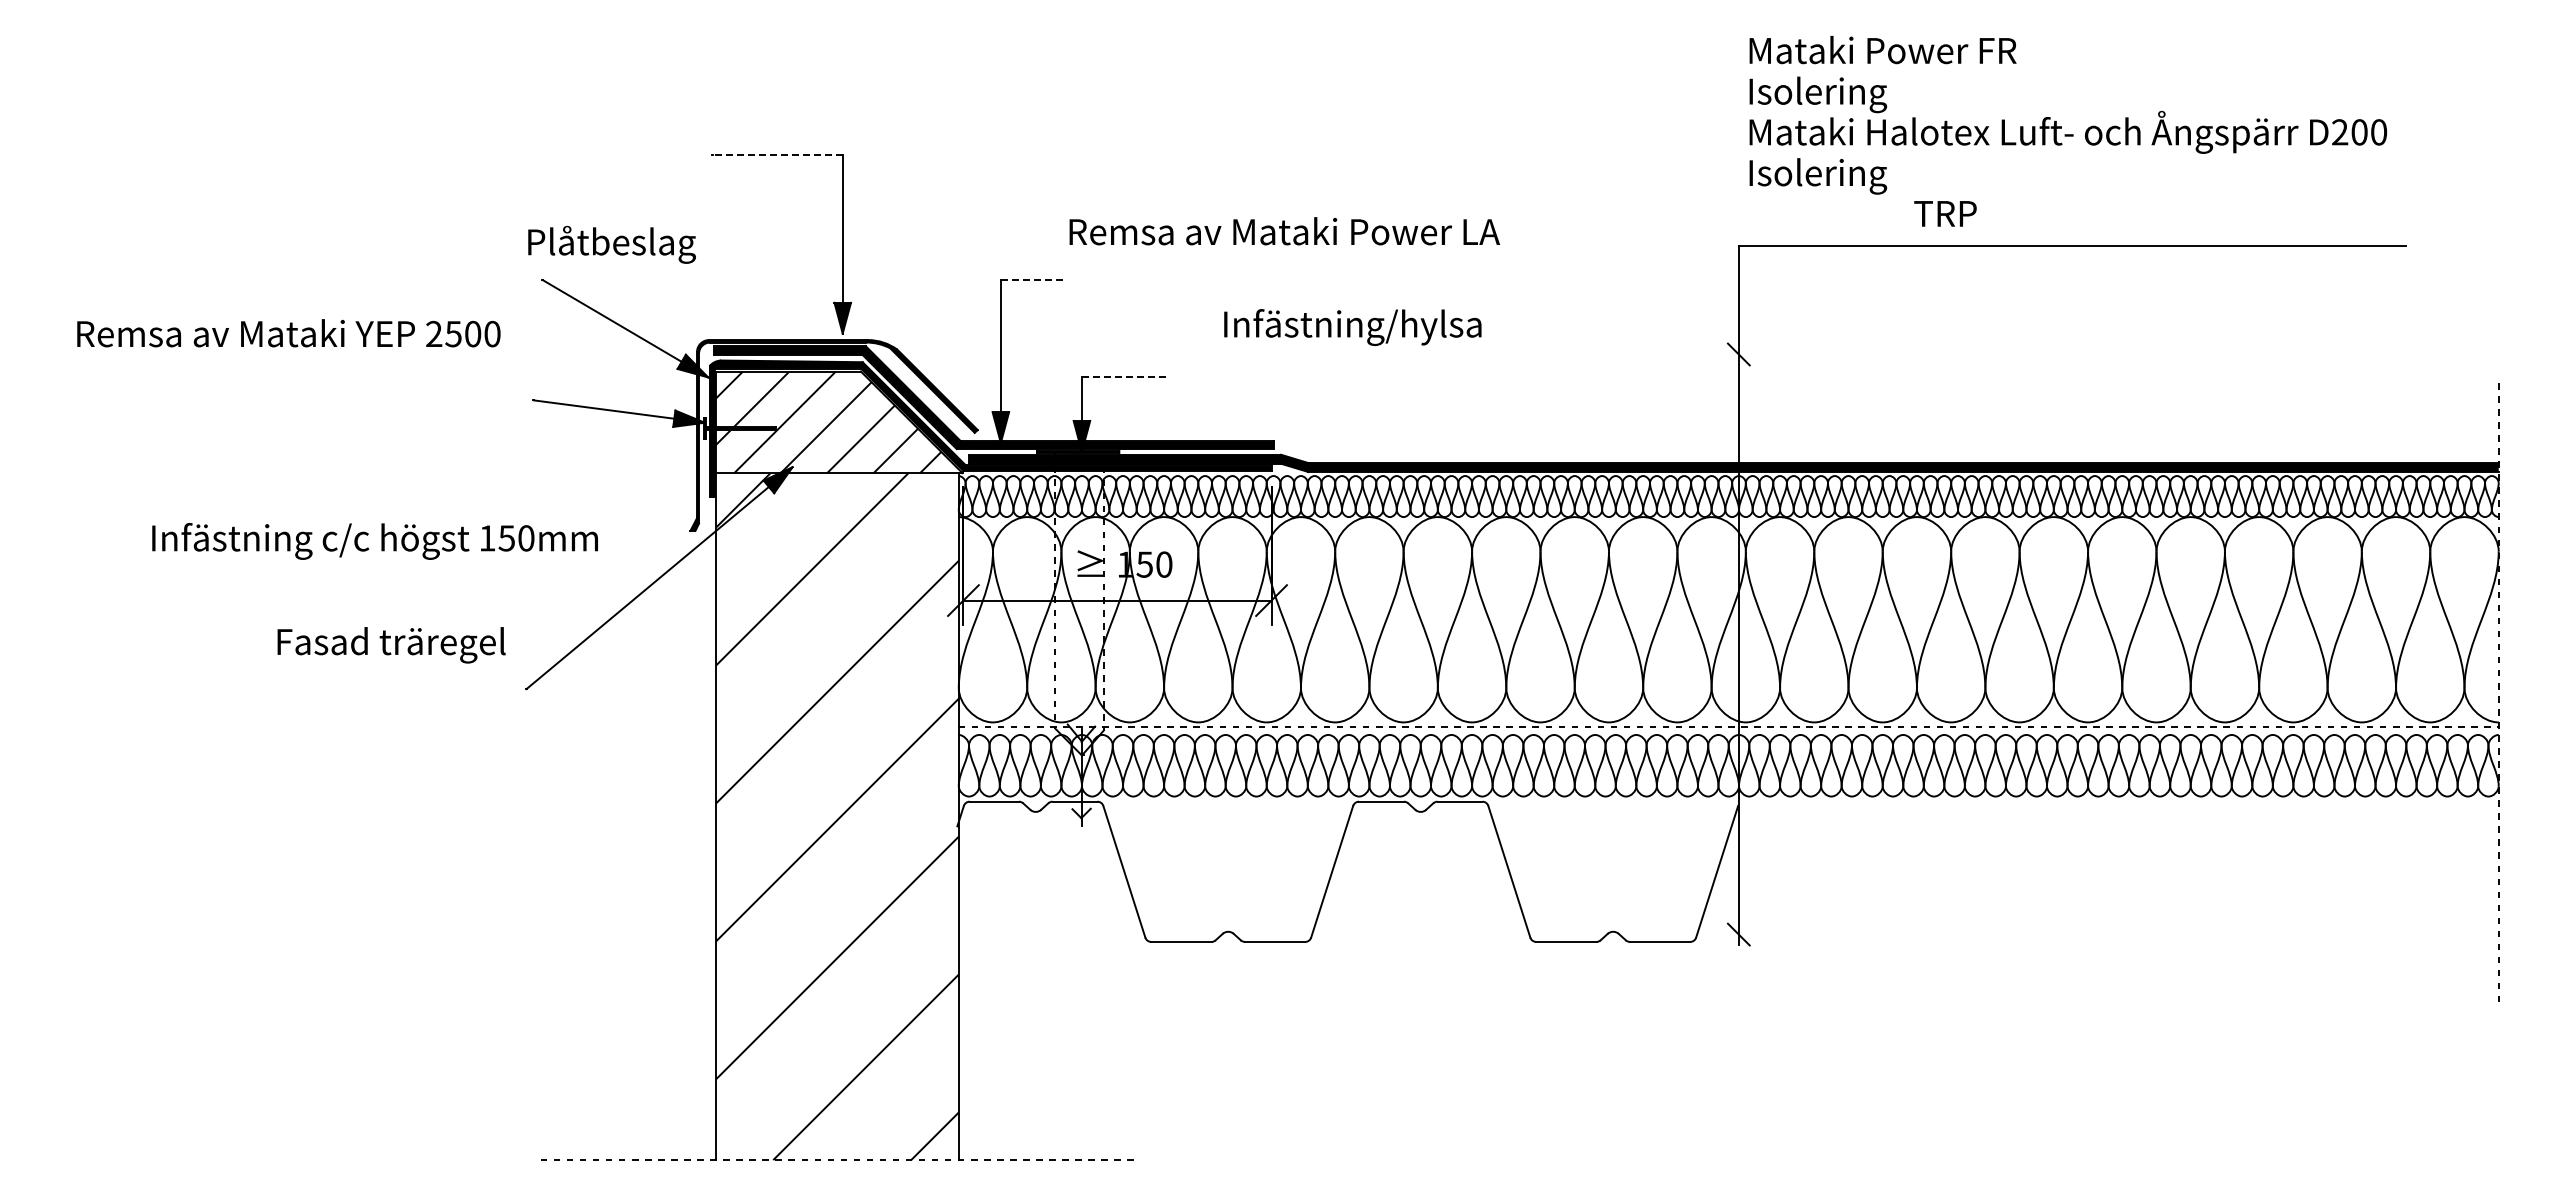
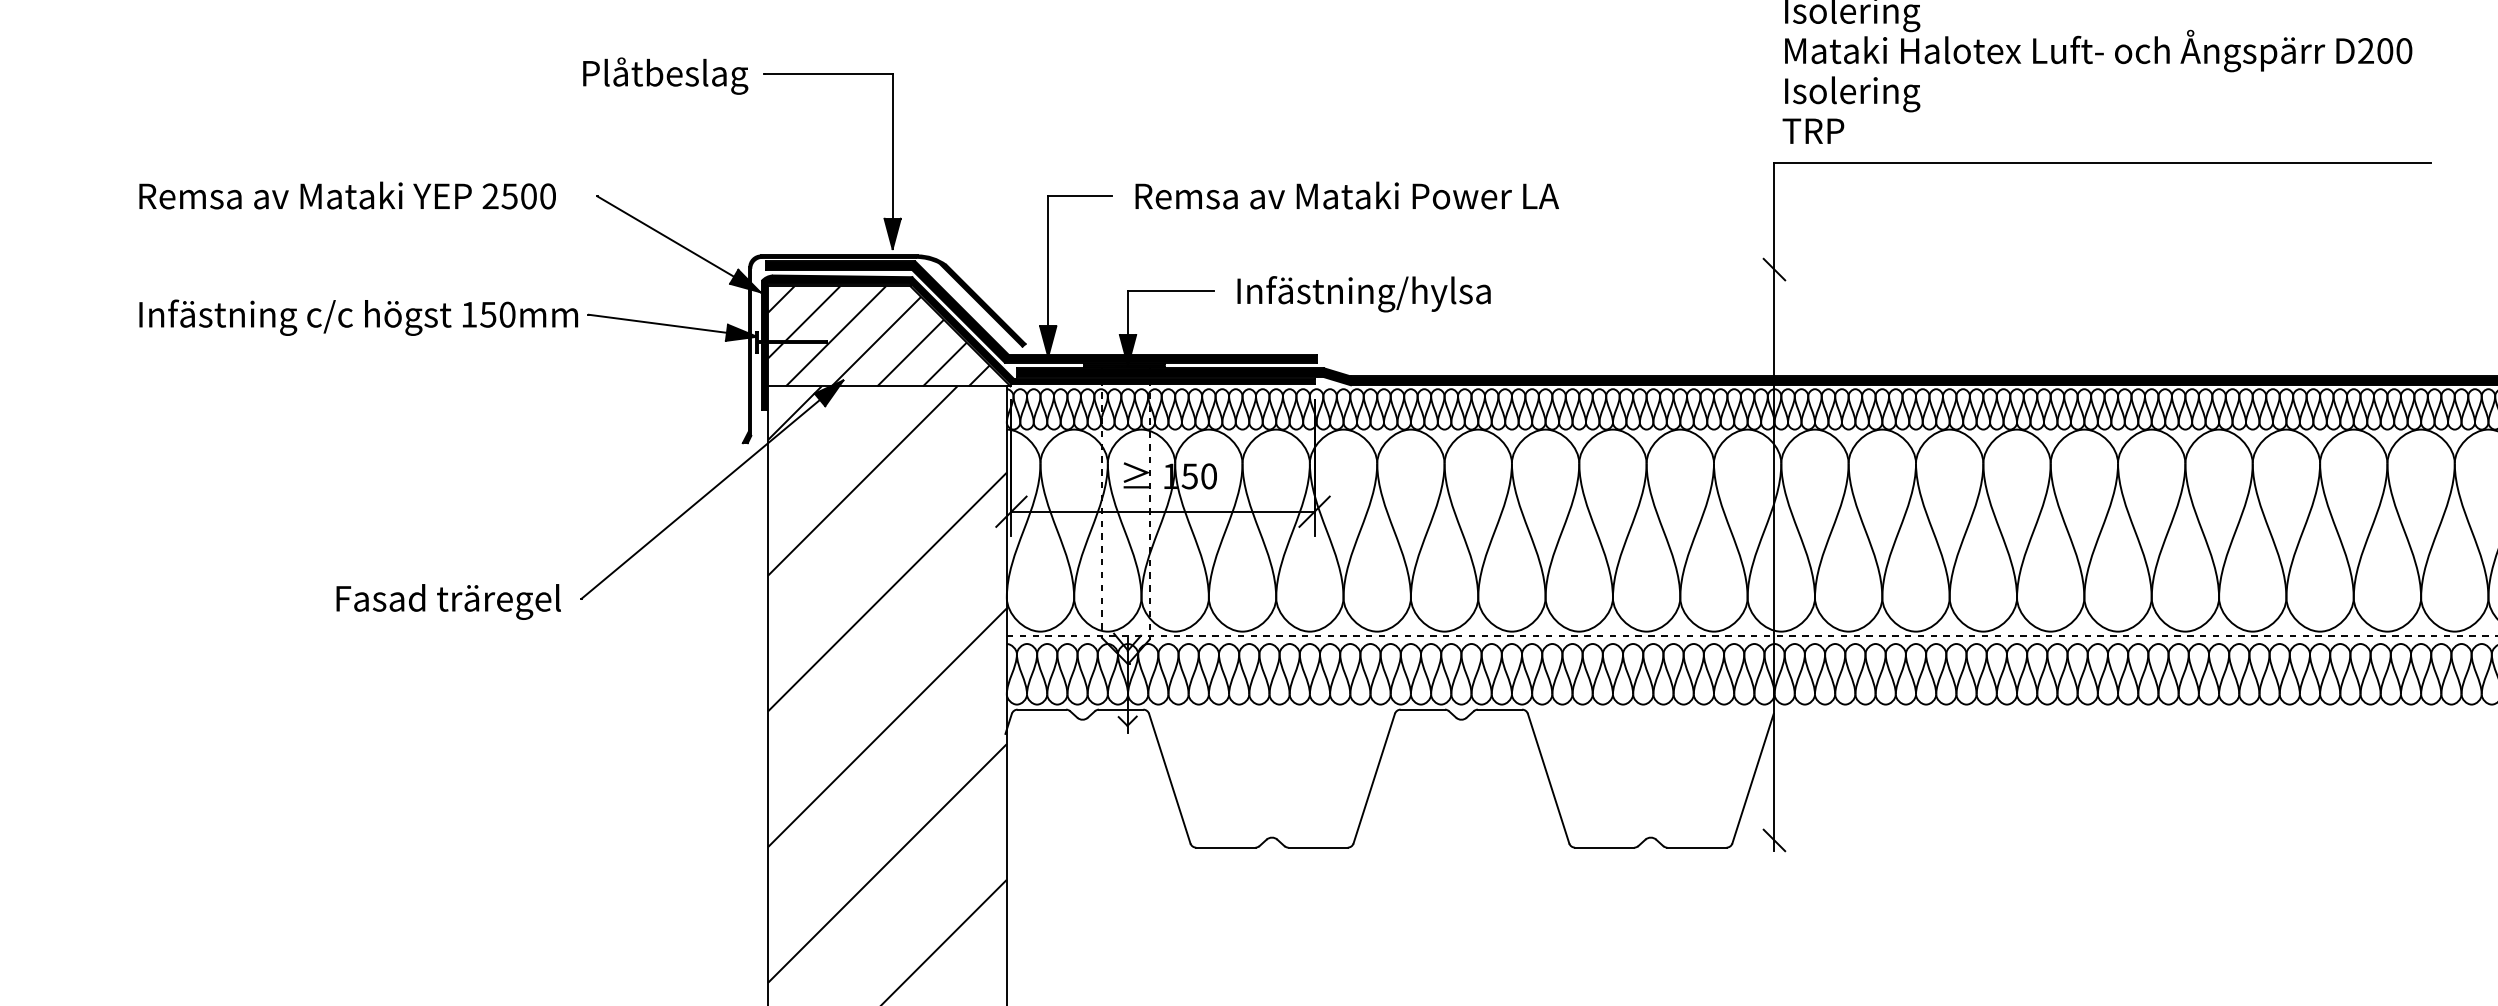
line: (777, 155) -> (828, 73), dashed -> solid
text: (1945, 213) -> (1813, 130), moved
text: (1284, 231) -> (1347, 195), moved
text: (611, 244) -> (665, 75), moved
line: (1033, 280) -> (1080, 196), dashed -> solid
text: (1352, 327) -> (1363, 294), moved
text: (288, 333) -> (347, 195), moved
line: (1125, 376) -> (1170, 291), dashed -> solid
text: (374, 541) -> (358, 317), moved
text: (391, 645) -> (448, 602), moved

